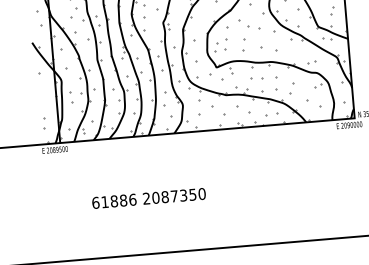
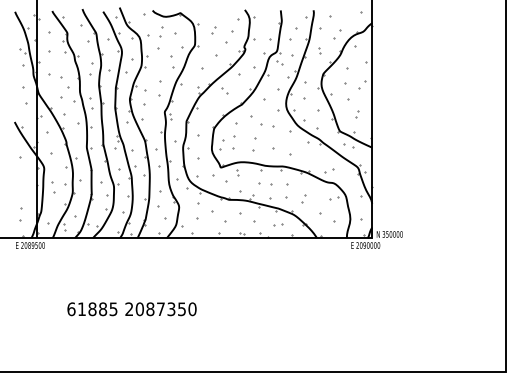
part: (291, 88) -> (303, 198), size x0.62
part: (271, 113) -> (278, 224), size x0.62
text: (132, 200) -> (113, 309), 61886 -> 61885

